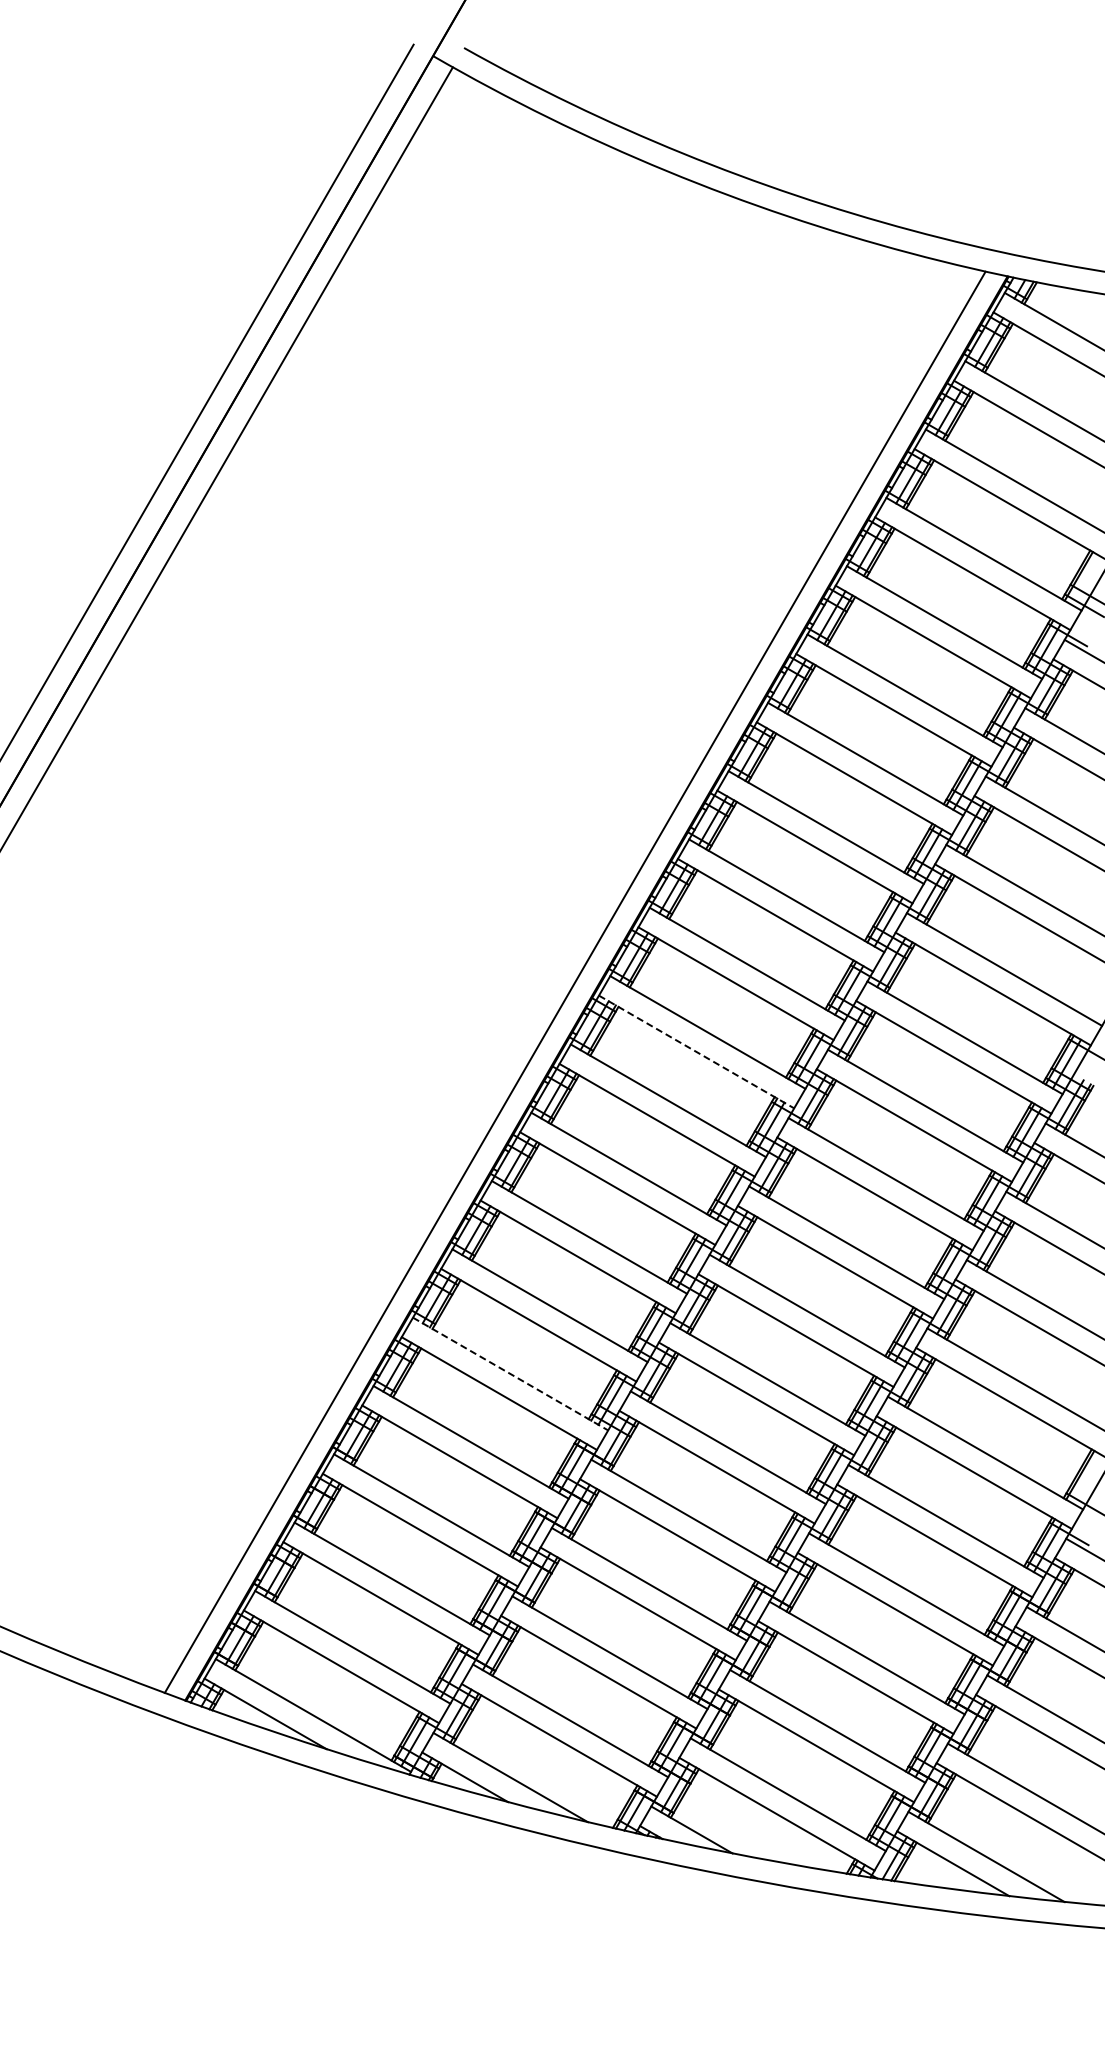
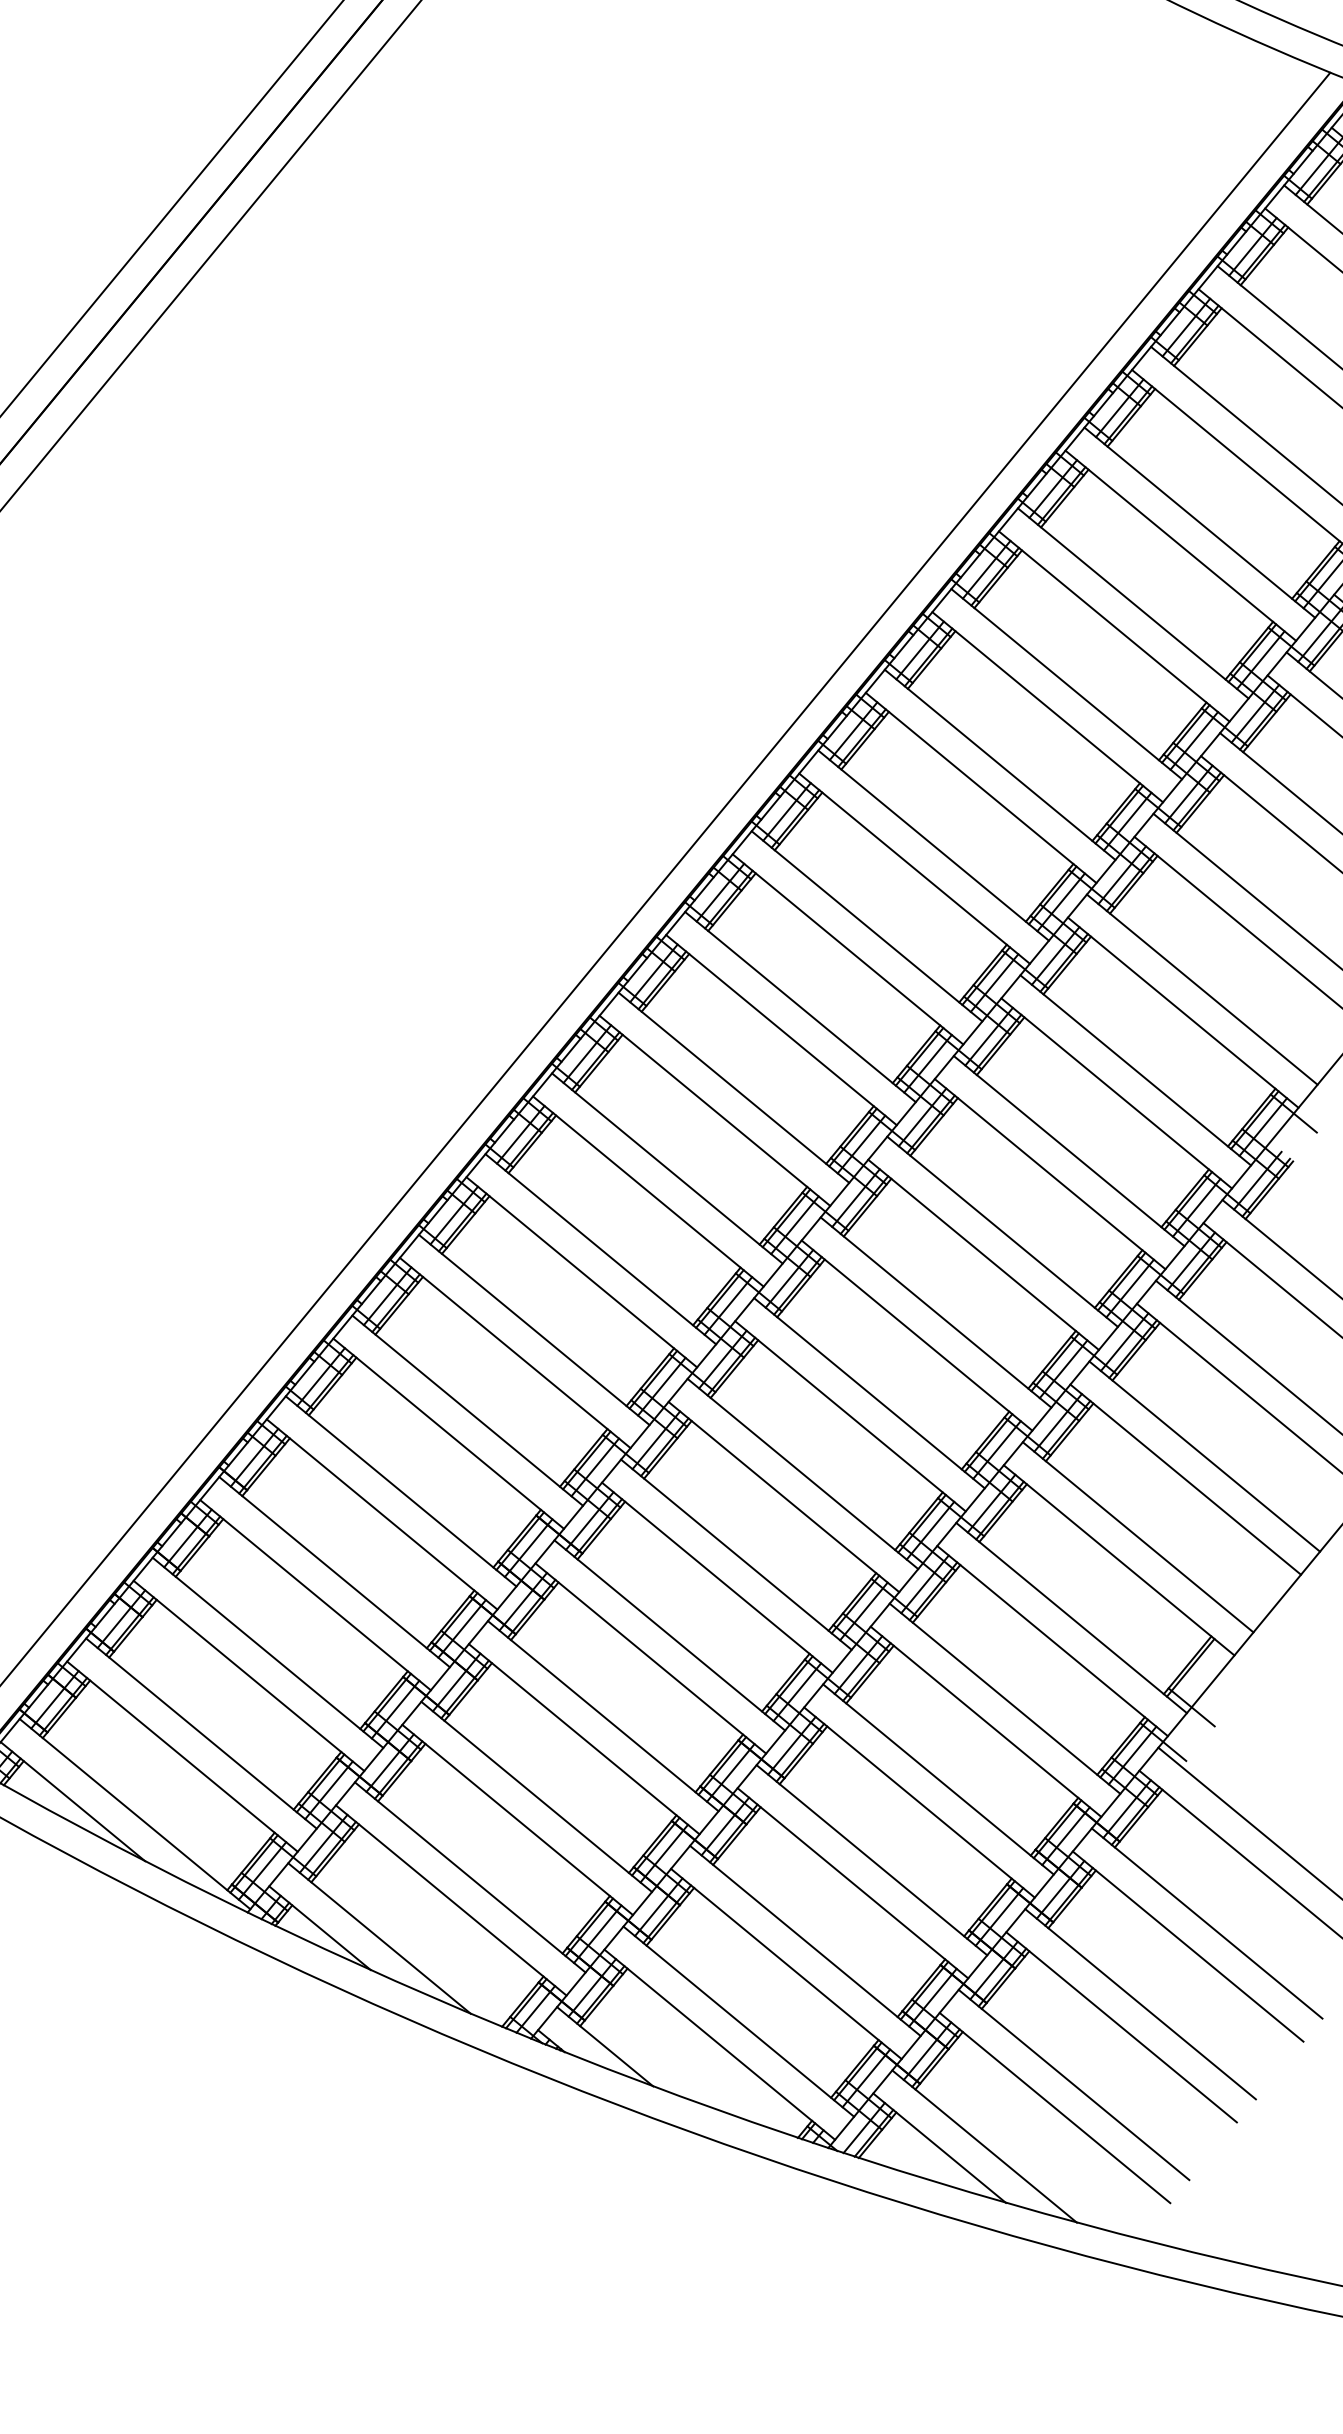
line: (696, 1052) -> (781, 1030), dashed -> solid
line: (510, 1374) -> (467, 1411), dashed -> solid

